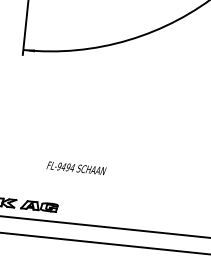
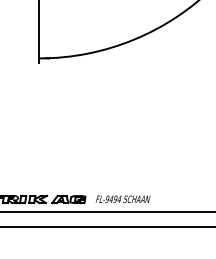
text: (75, 168) -> (122, 199), moved

